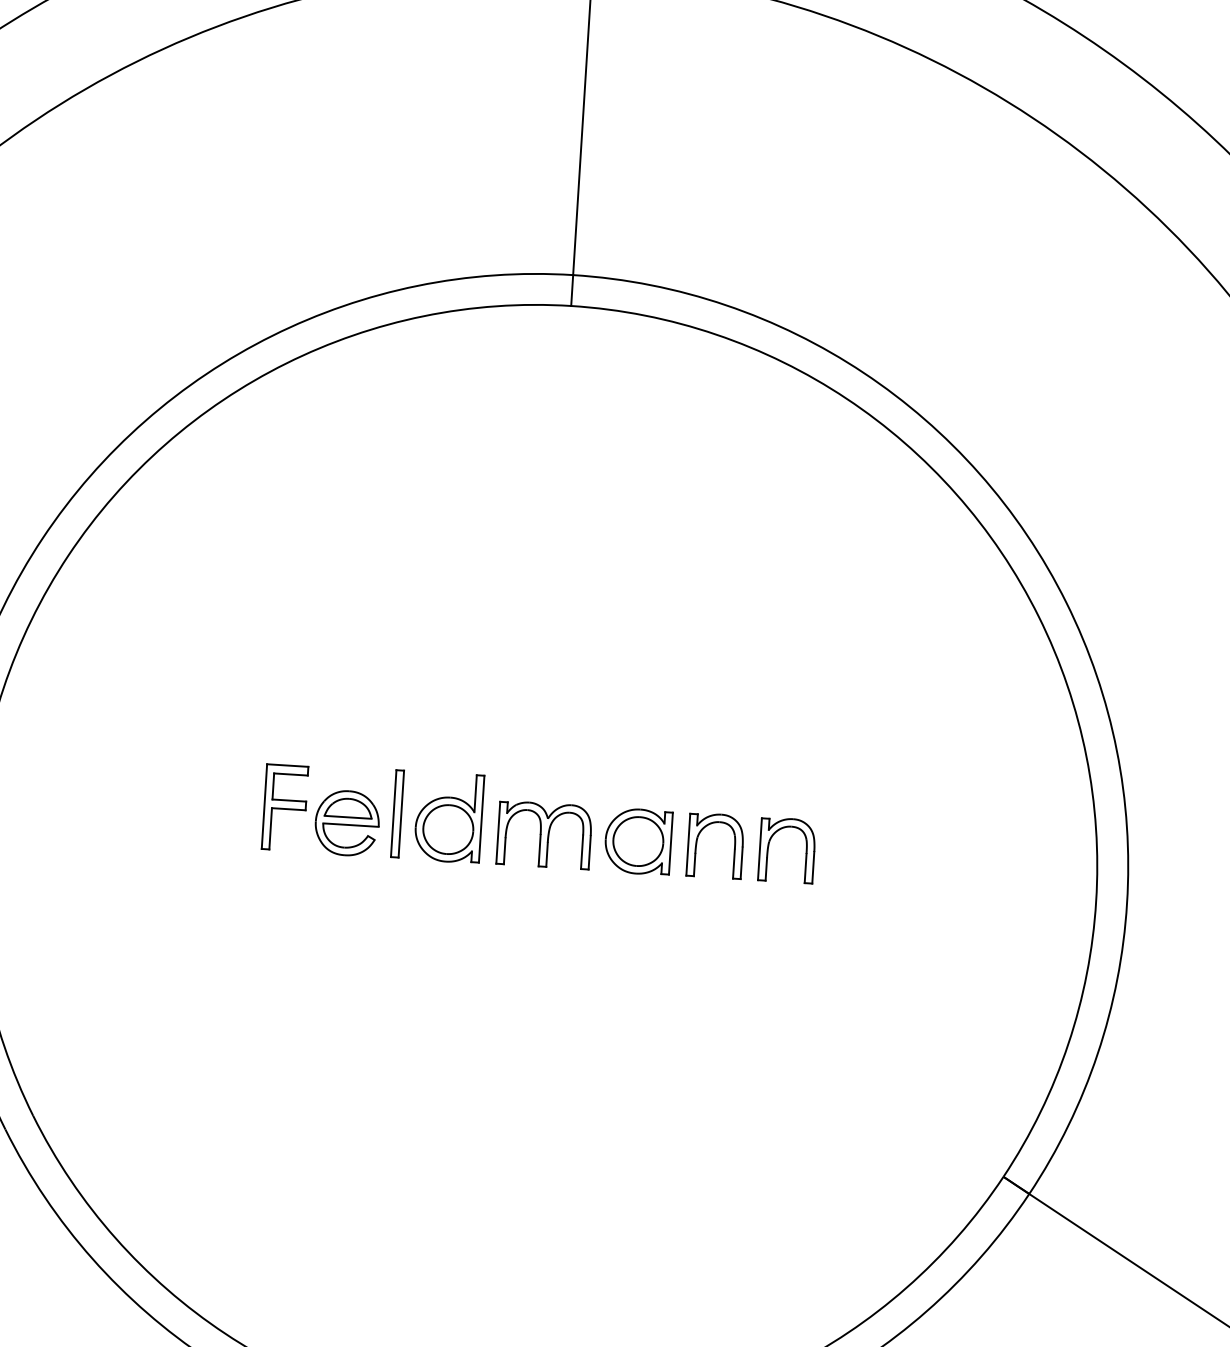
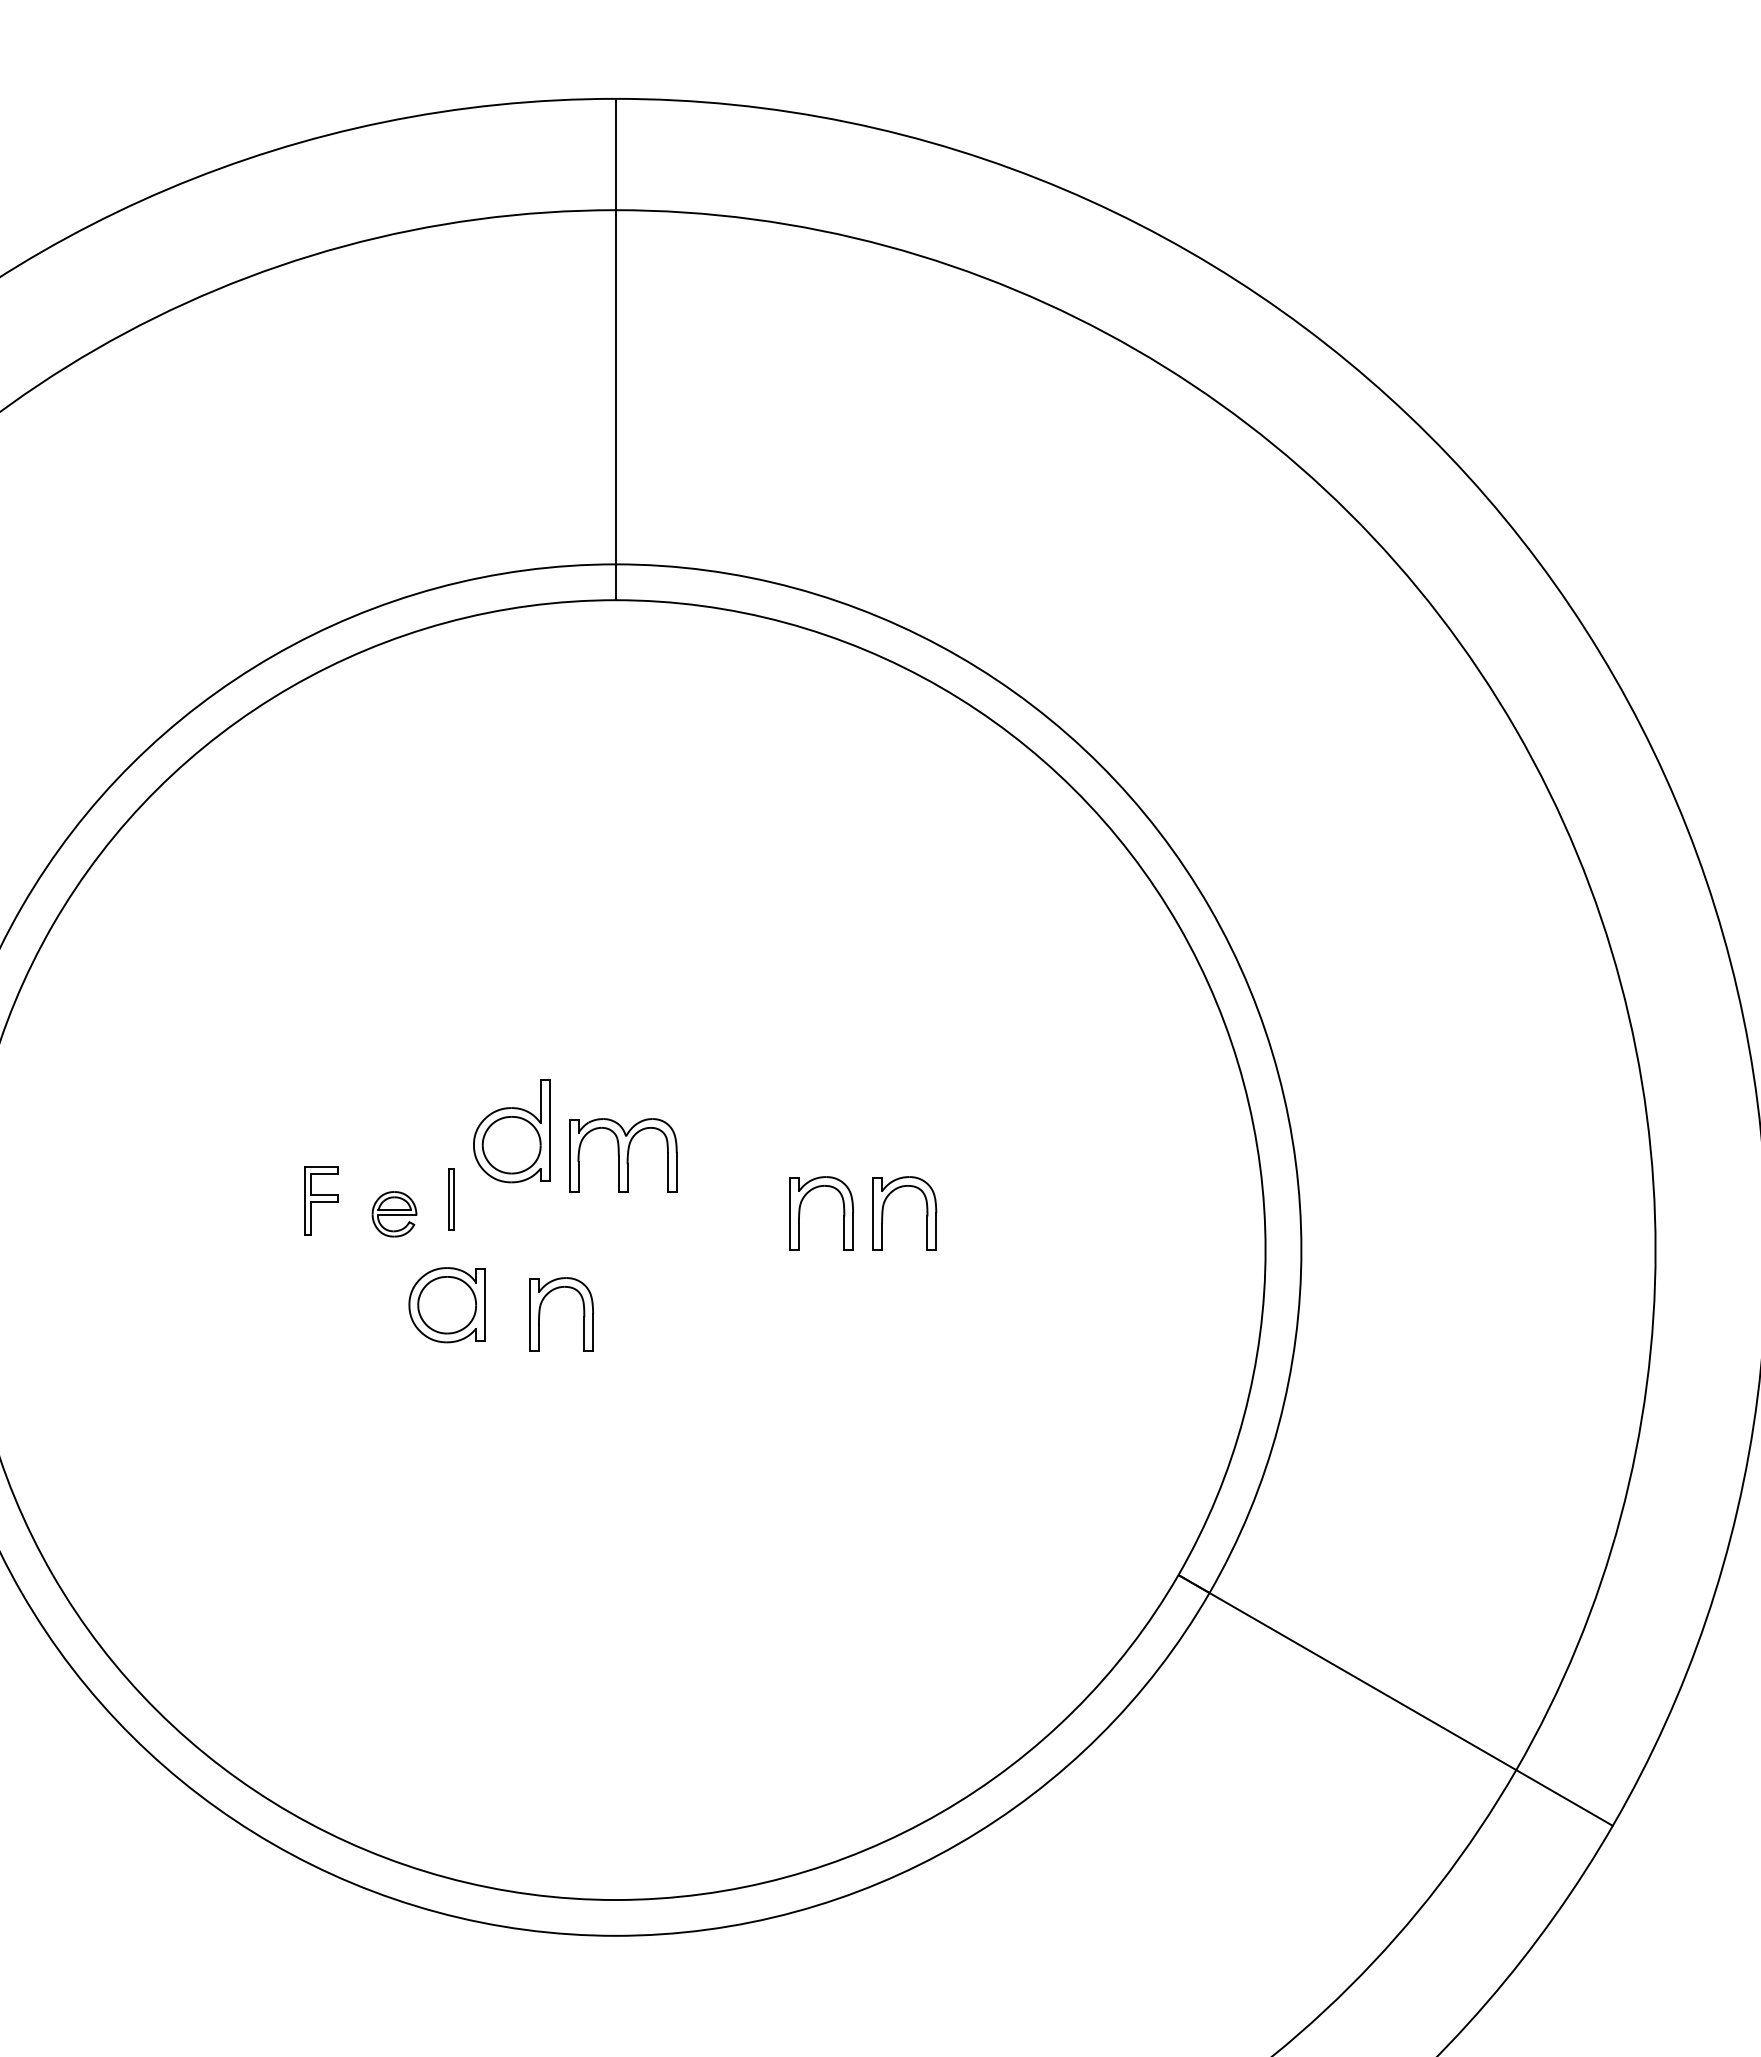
part: (285, 807) -> (321, 1200), size x0.7
part: (397, 813) -> (451, 1199), size x0.6
part: (448, 817) -> (511, 1131), moved
part: (347, 823) -> (394, 1214), size x0.6
part: (544, 835) -> (623, 1155), moved
part: (637, 841) -> (446, 1305), moved
part: (467, 917) -> (540, 1314), added

